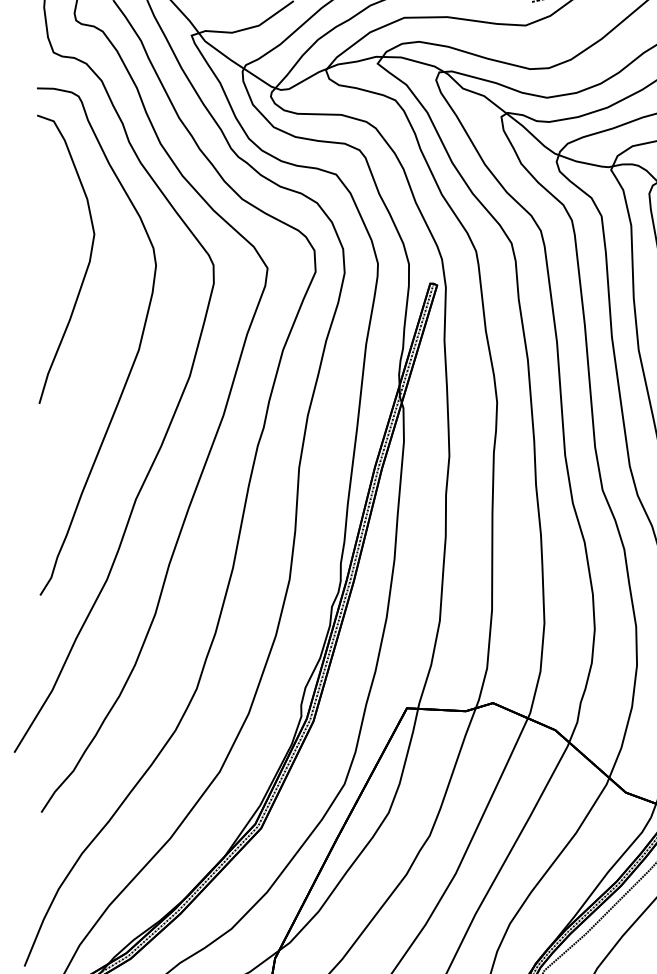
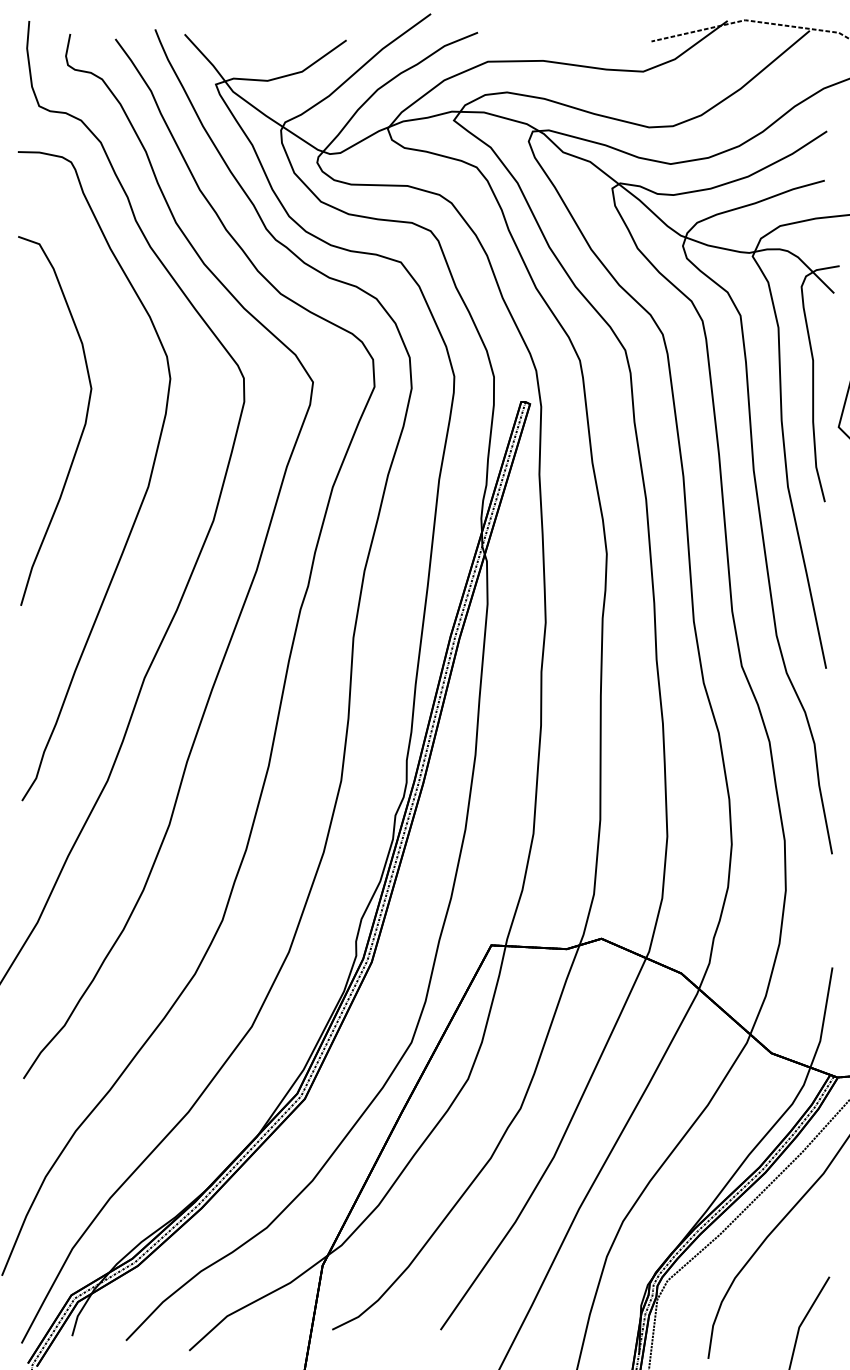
curve: (87, 266) -> (82, 429), moved

